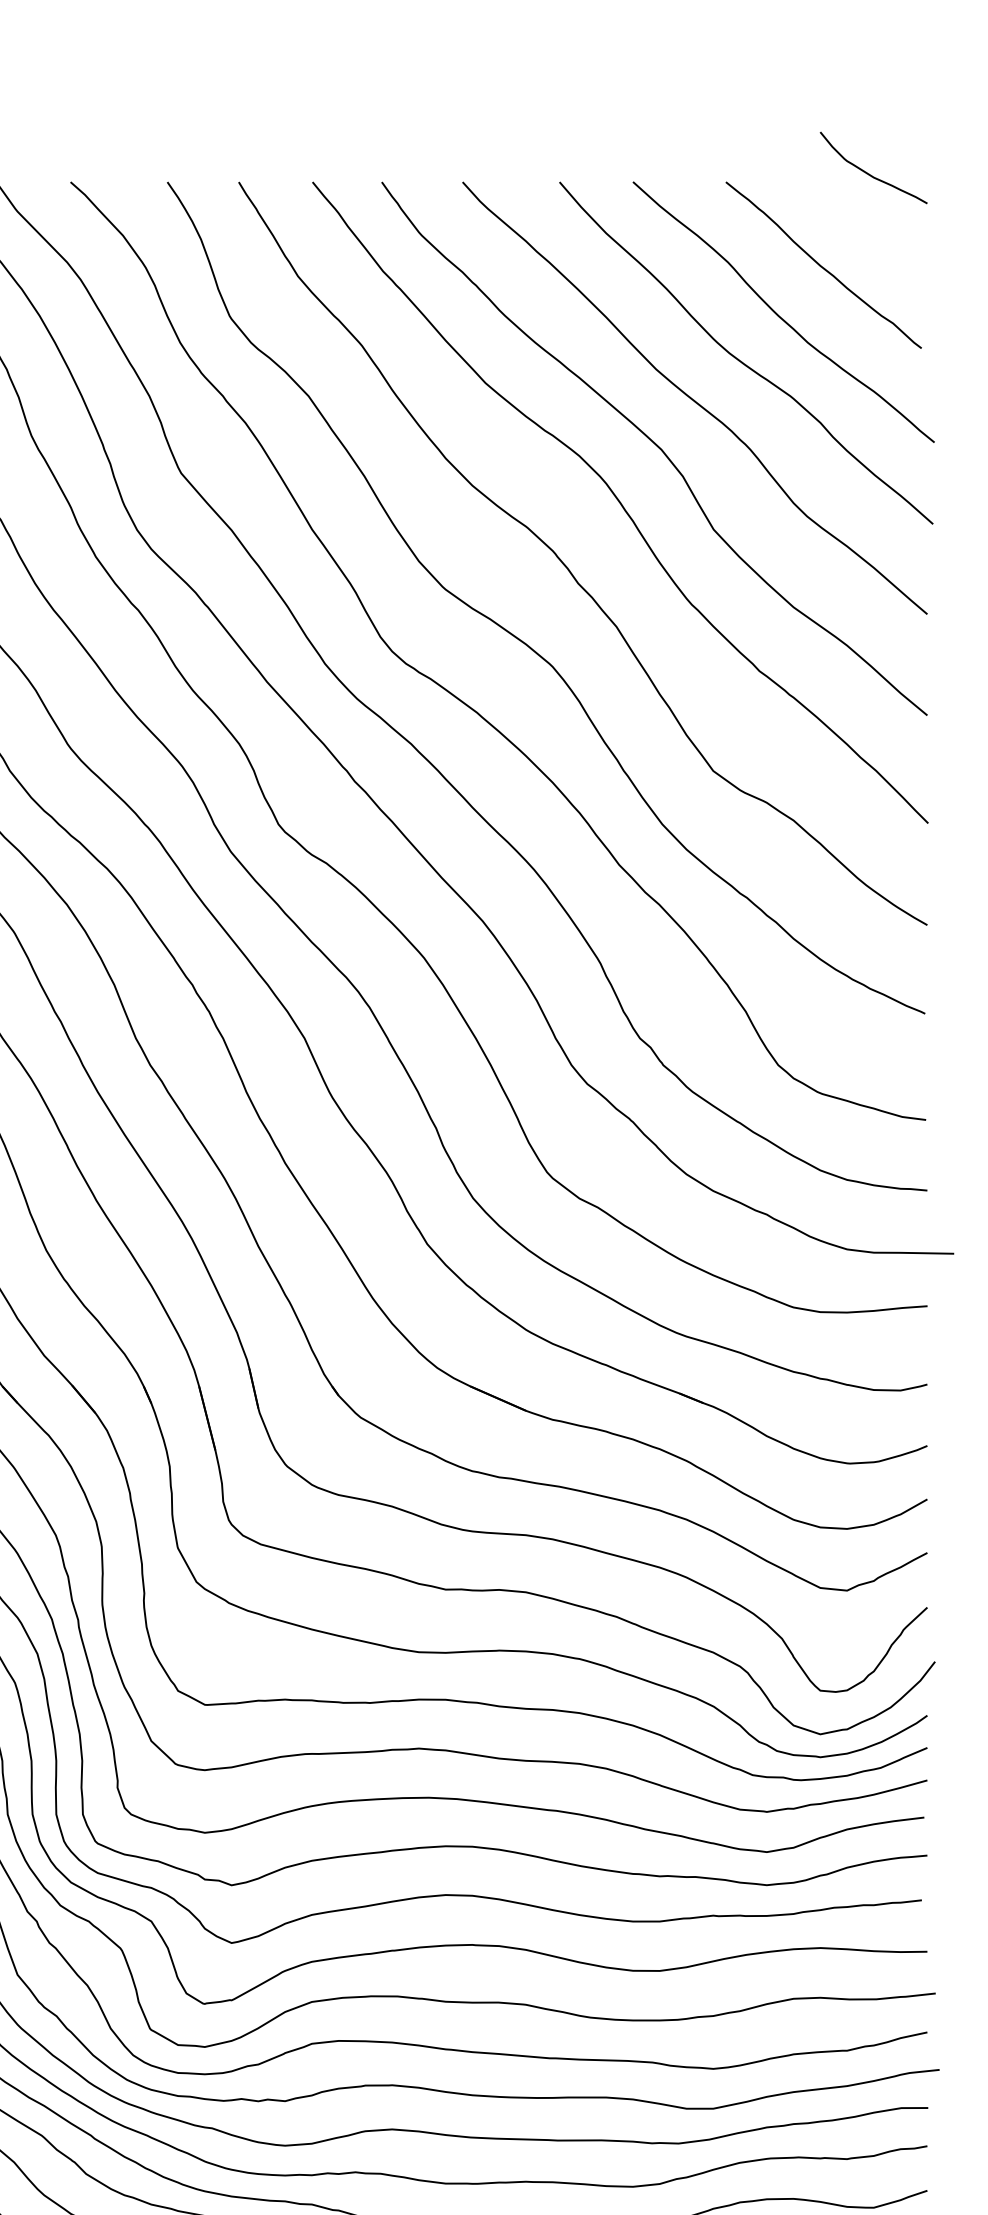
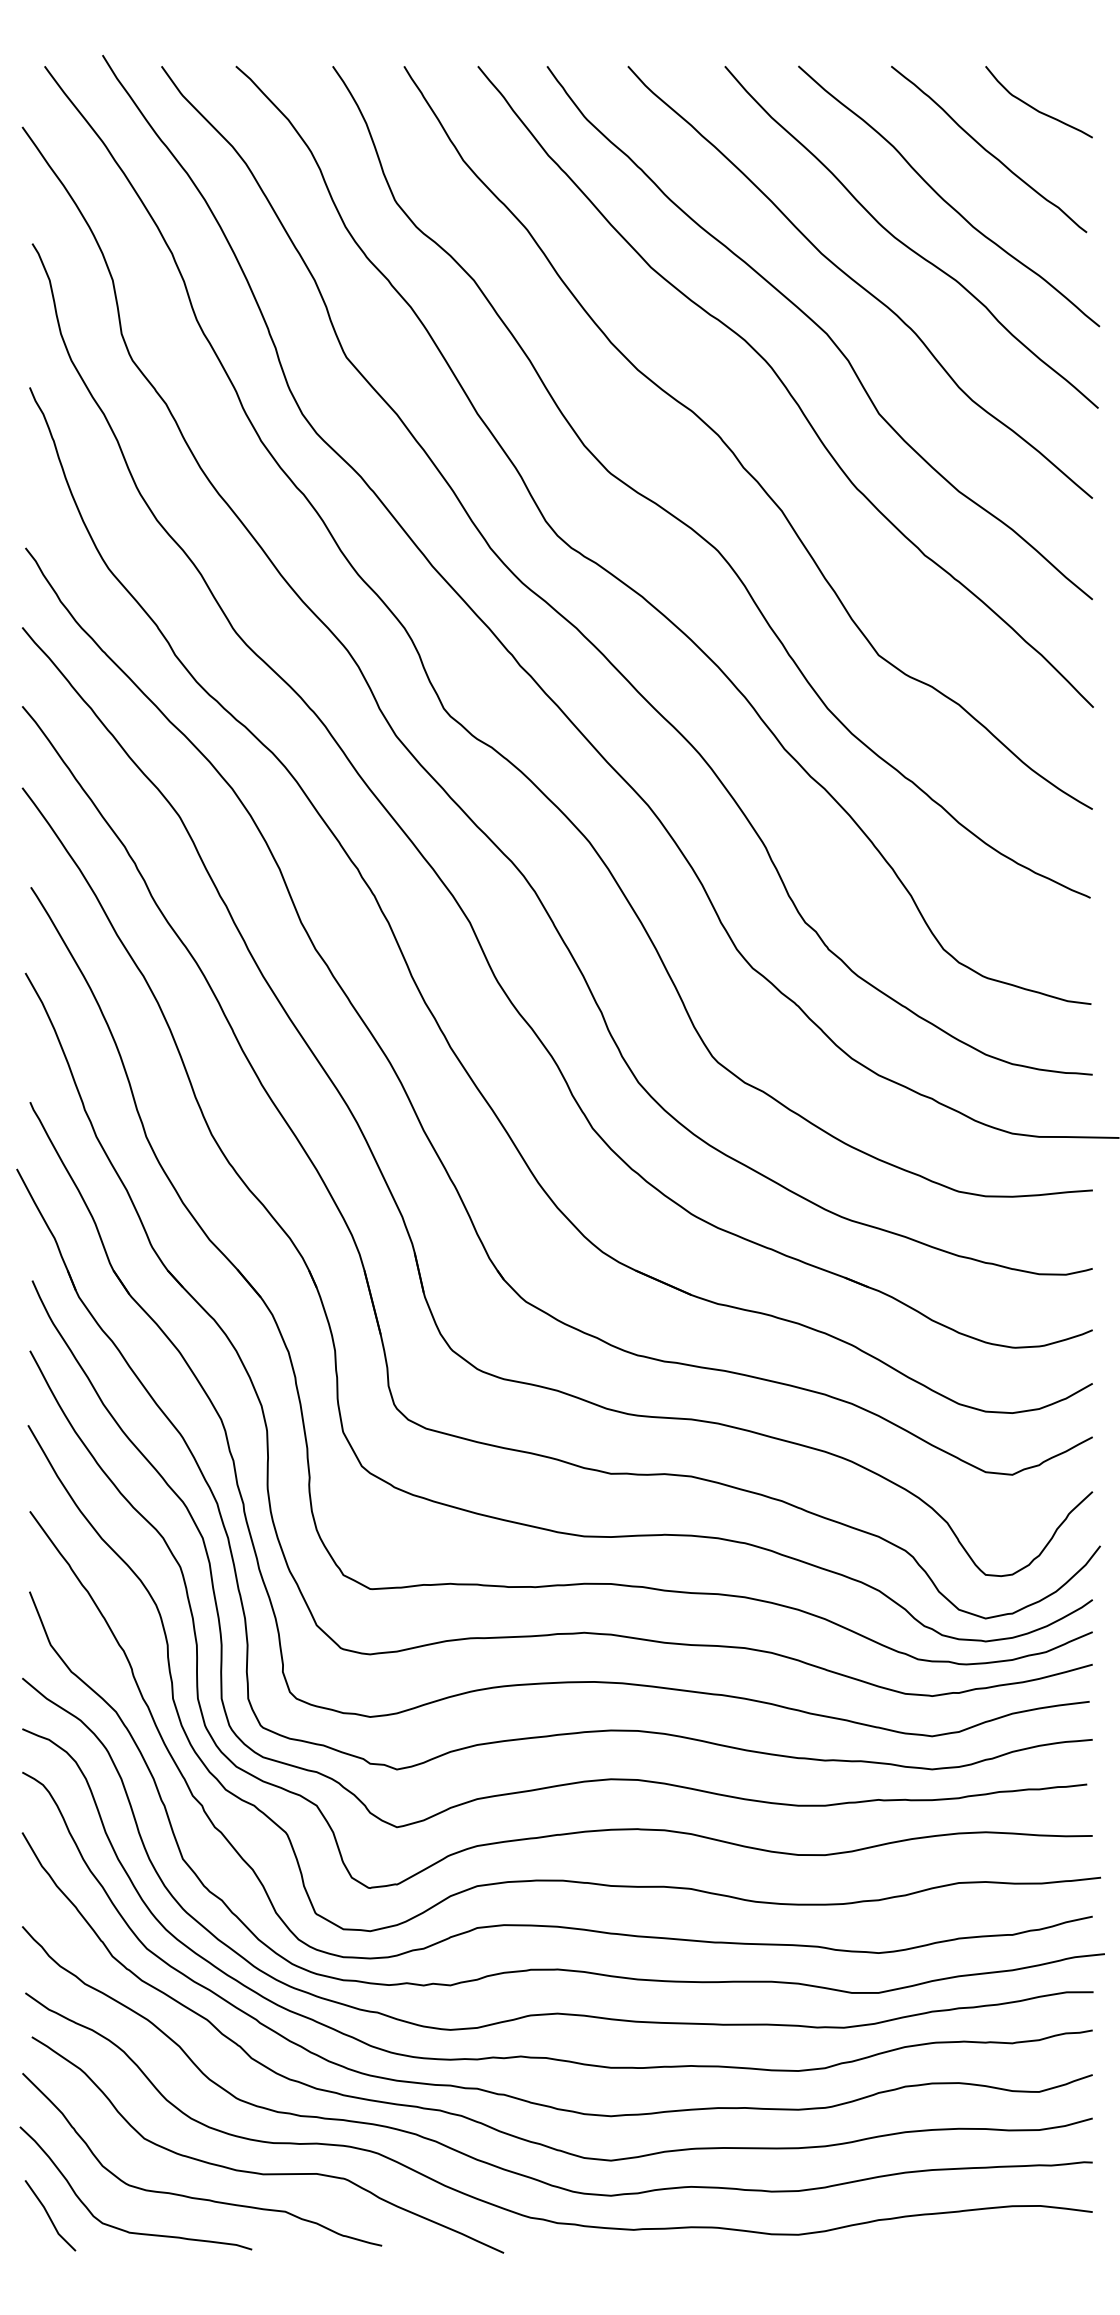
curve: (869, 173) -> (1034, 107), moved

